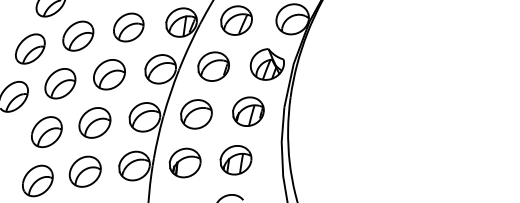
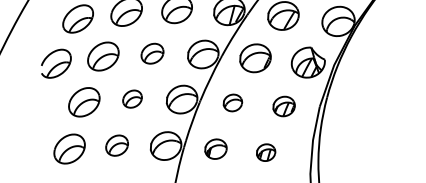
part: (109, 74) -> (152, 53), size x0.7
part: (248, 111) -> (284, 106), size x0.7
part: (196, 114) -> (232, 103), size x0.6
part: (94, 122) -> (132, 98), size x0.6
part: (235, 160) -> (265, 152), size x0.6
part: (184, 162) -> (215, 148), size x0.7
part: (84, 171) -> (116, 145), size x0.7

